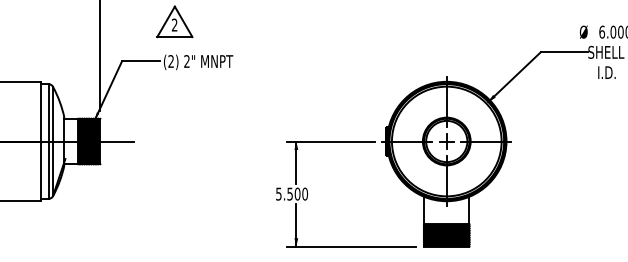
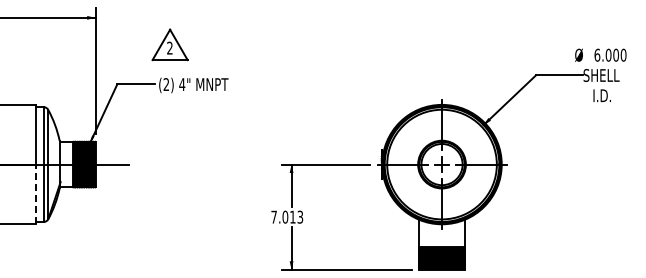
text: (187, 61) -> (182, 84), 2" -> 4"
line: (40, 171) -> (35, 194), solid -> dashed
text: (292, 193) -> (287, 216), 5.500 -> 7.013

